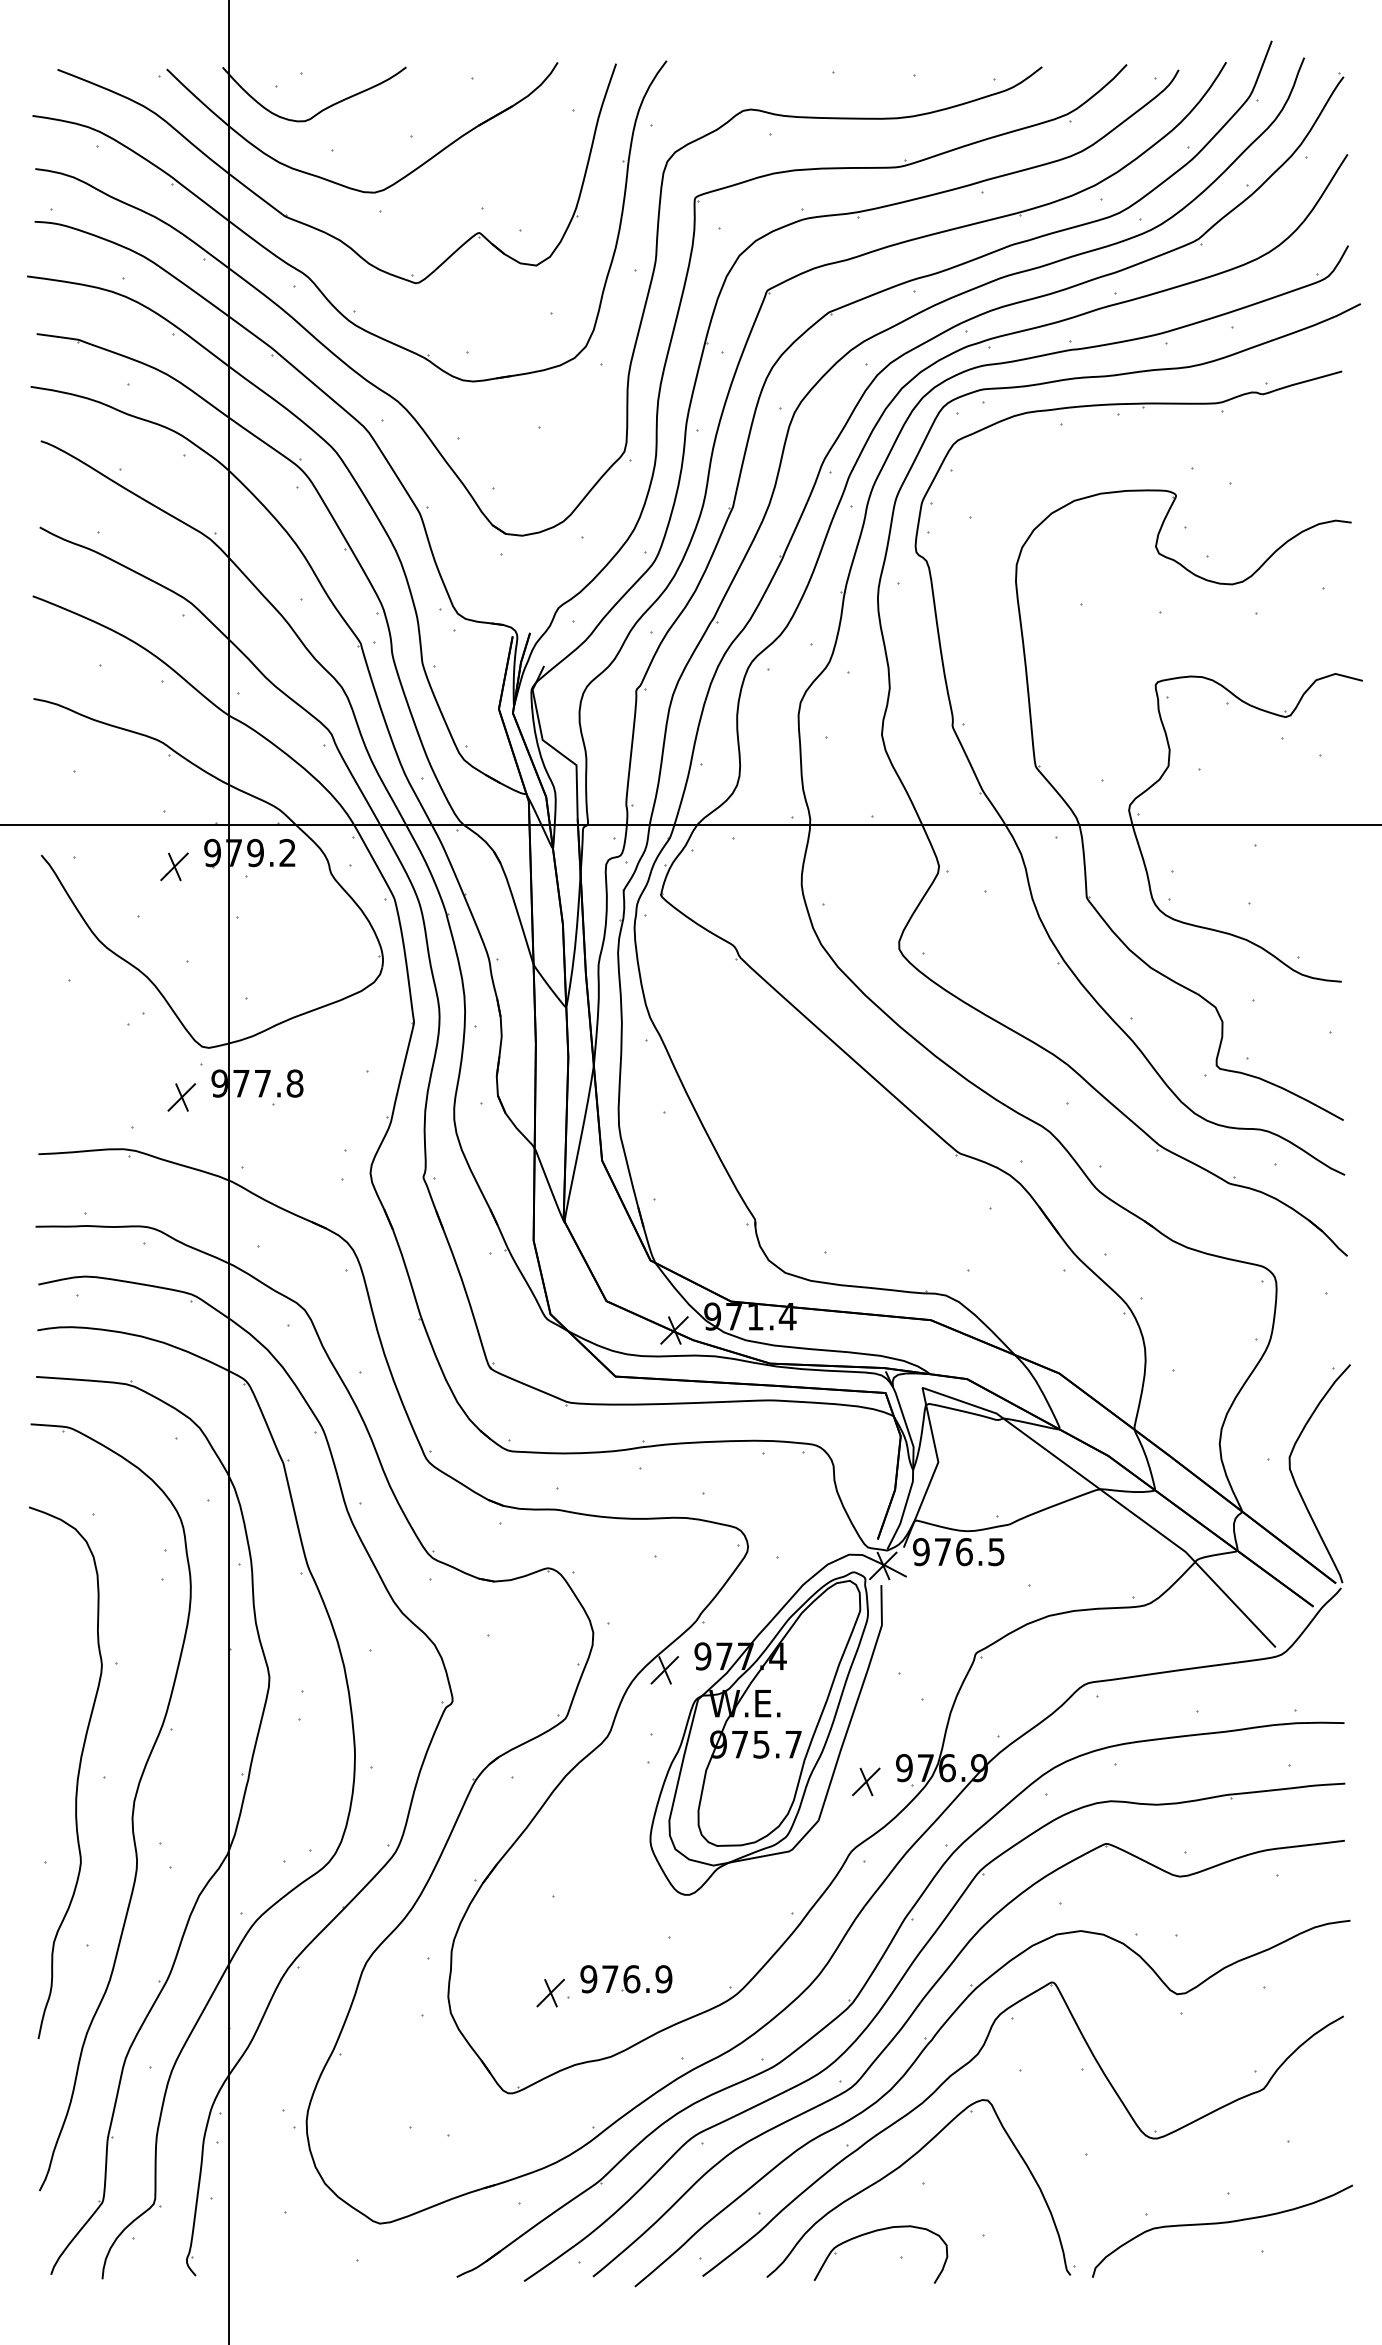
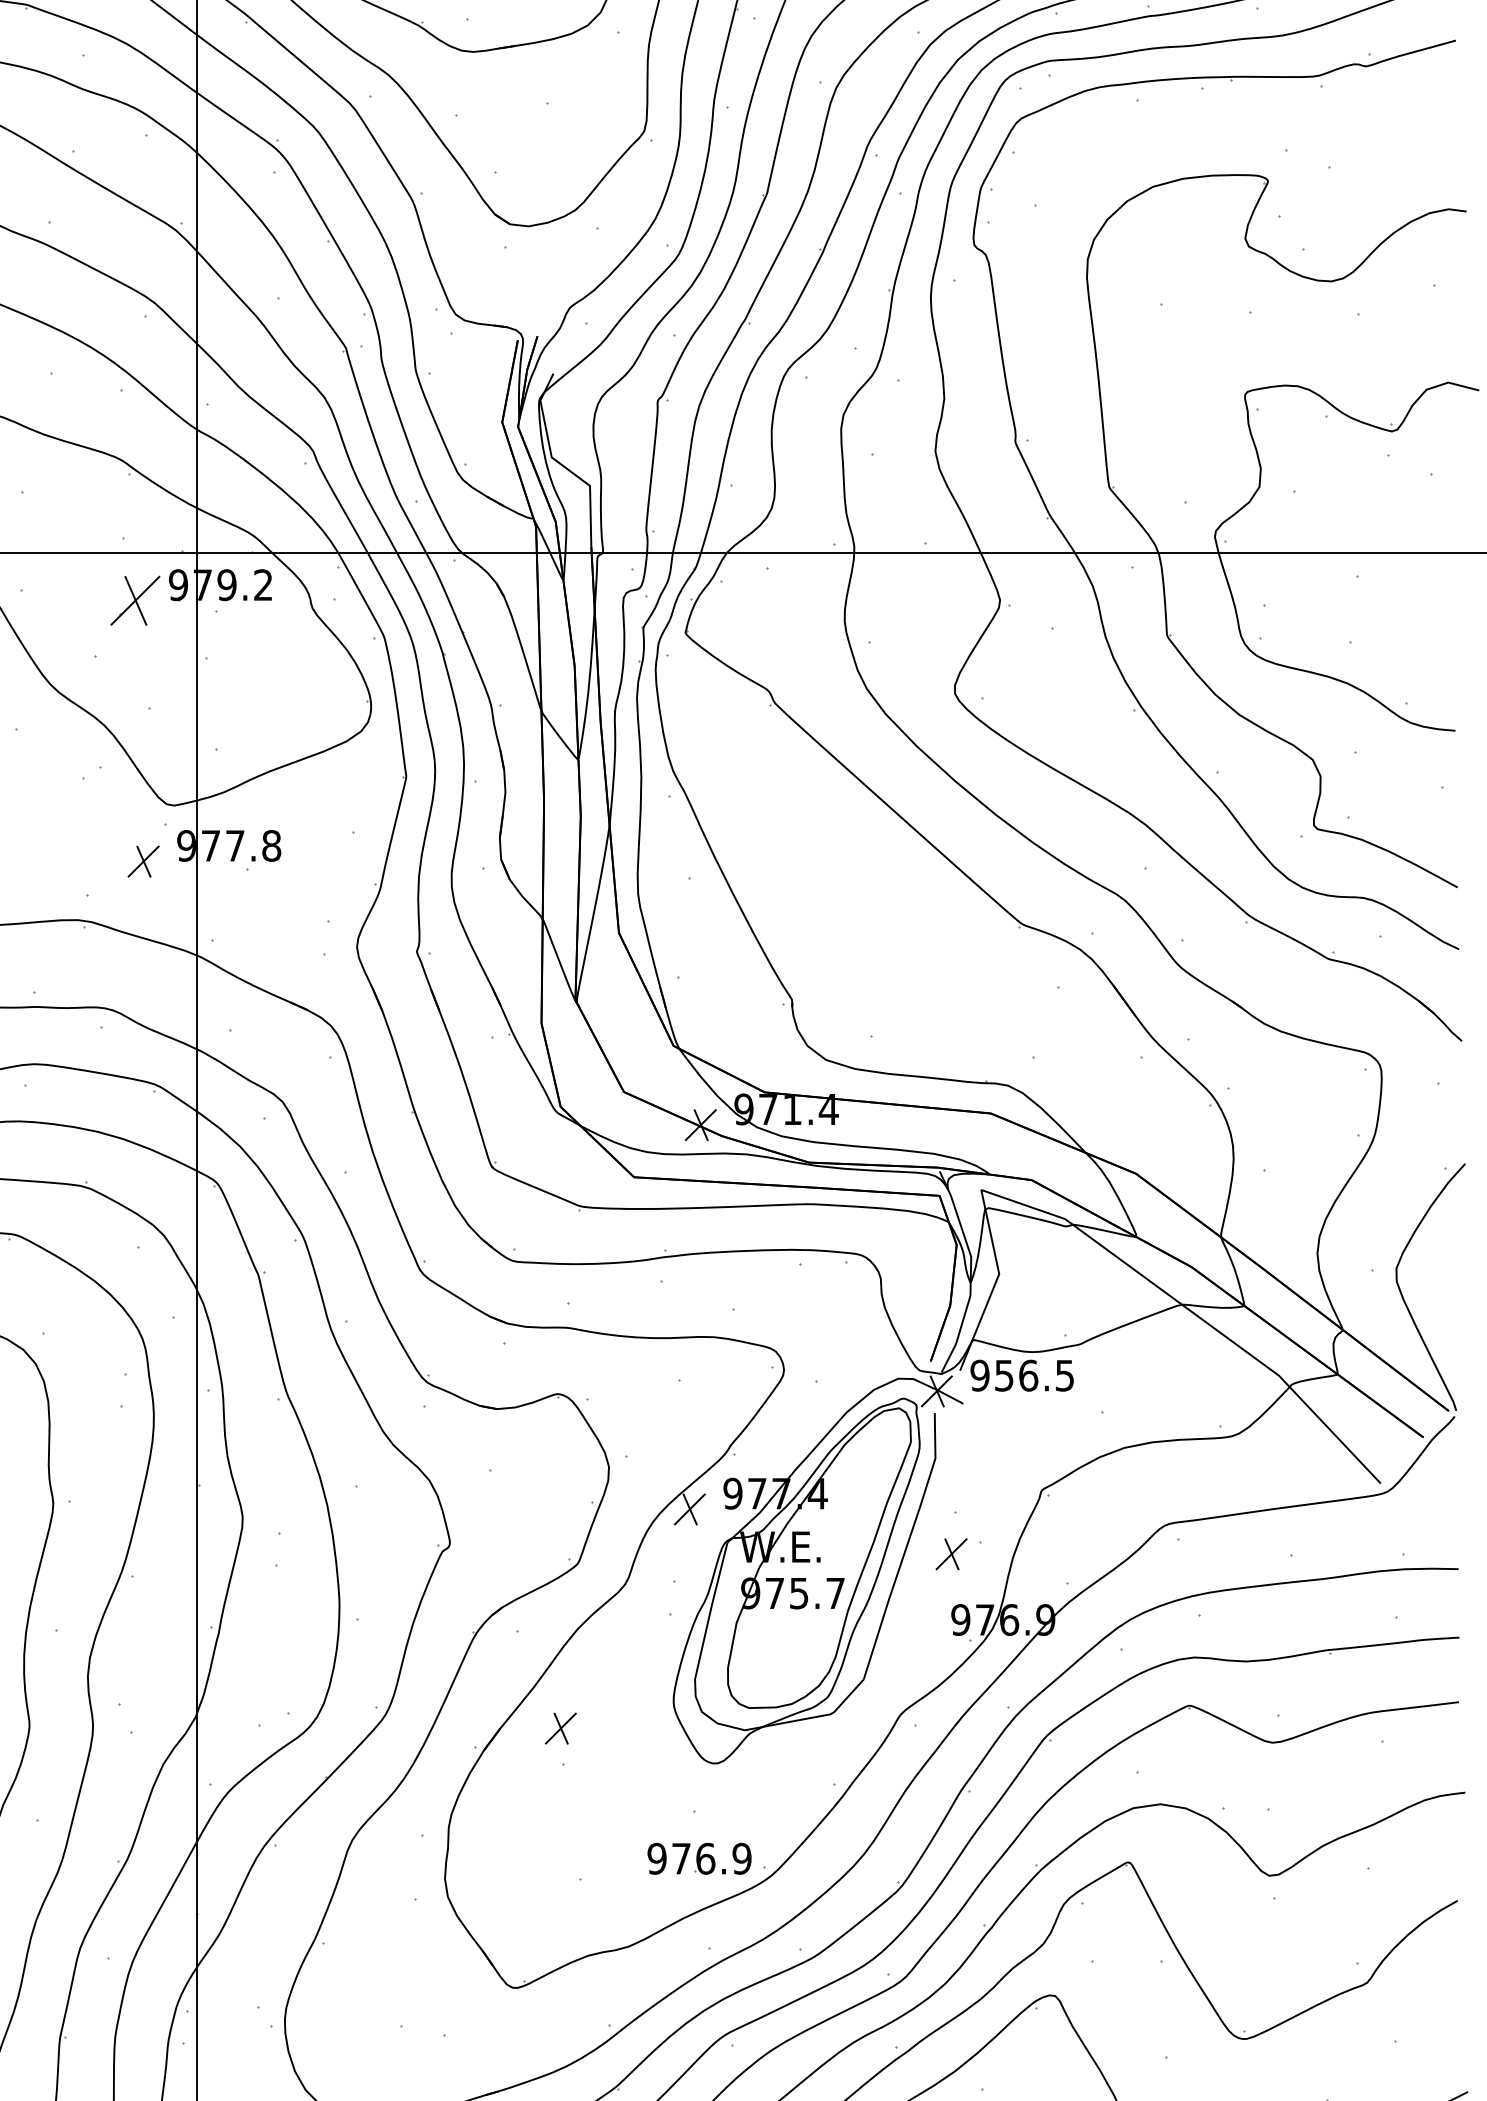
part: (174, 866) -> (135, 600), size x1.6
text: (942, 1552) -> (1003, 1376), 976.5 -> 956.5
part: (866, 1781) -> (951, 1553), moved
part: (626, 1979) -> (699, 1859), moved
part: (550, 1992) -> (560, 1727), moved

